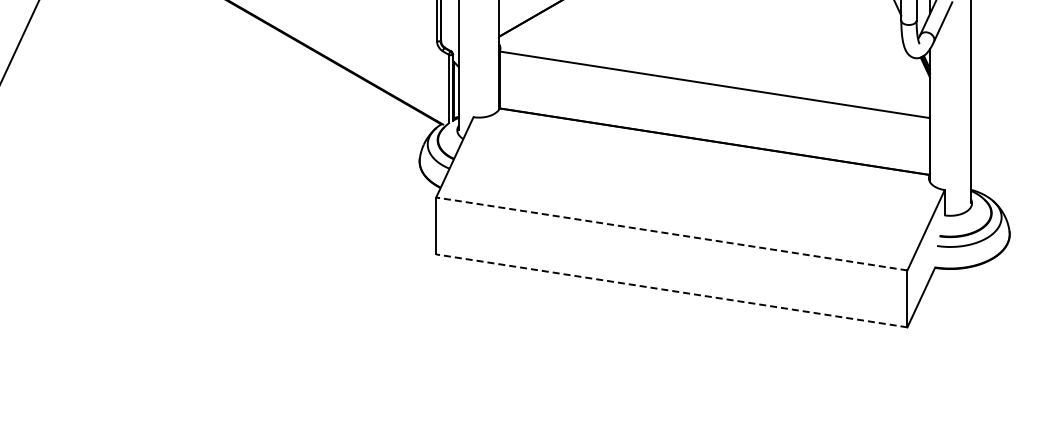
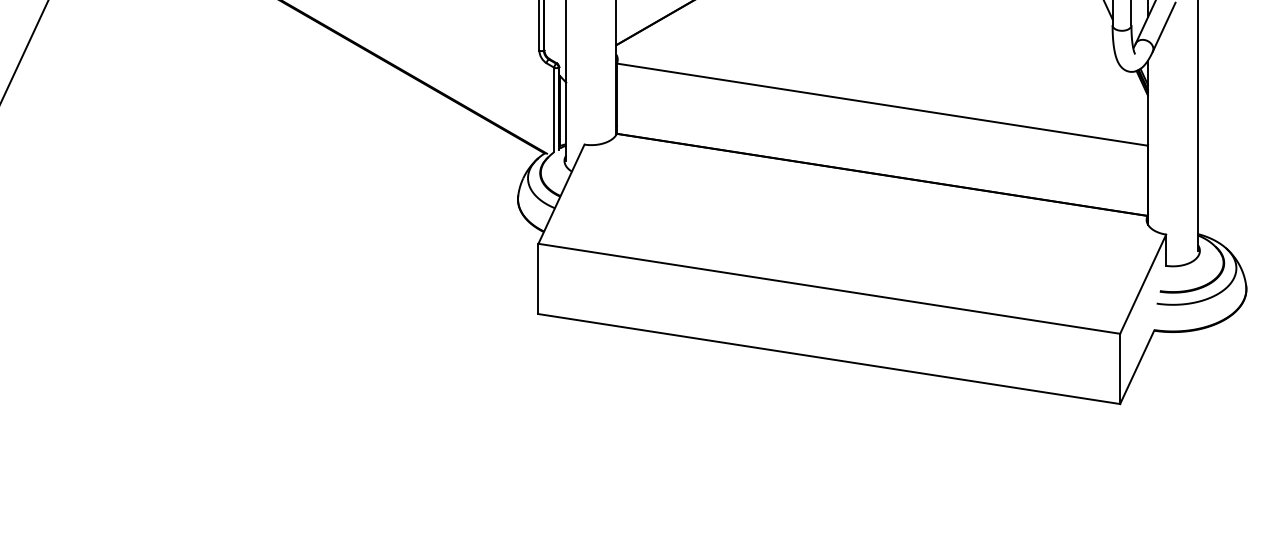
line: (671, 233) -> (828, 288), dashed -> solid
line: (671, 290) -> (828, 358), dashed -> solid

